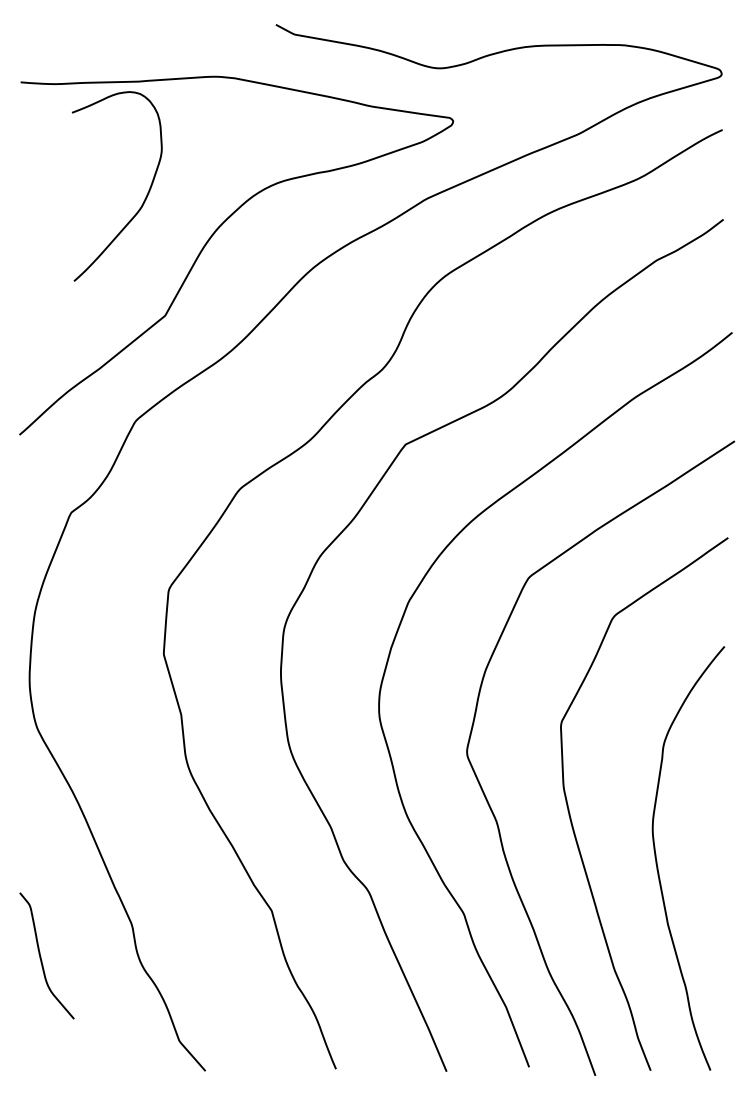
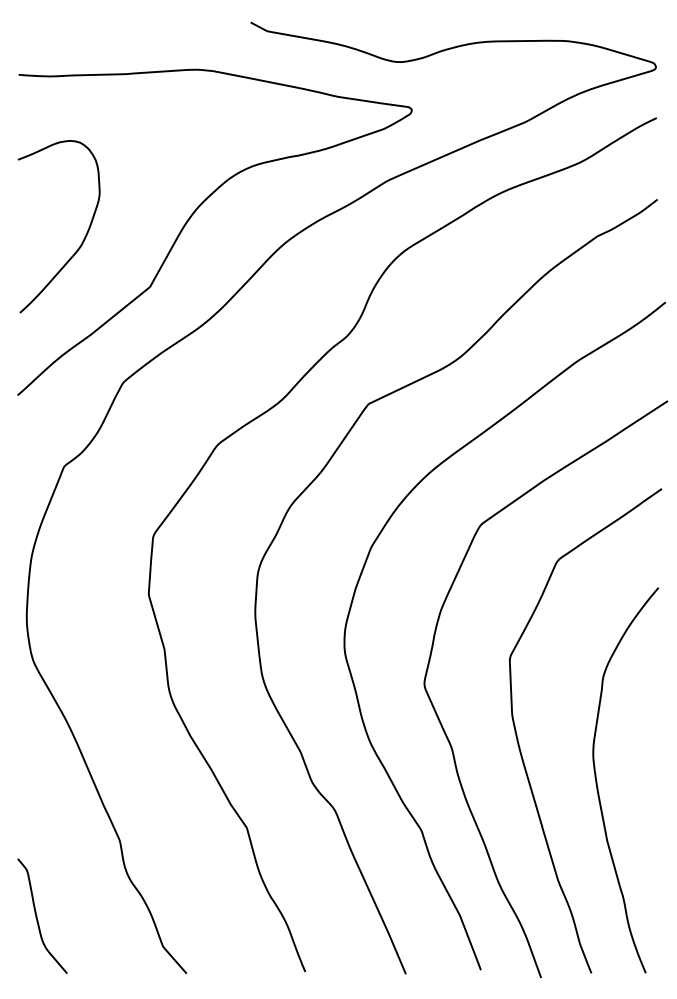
curve: (145, 196) -> (84, 235), moved
curve: (41, 956) -> (37, 916), moved

